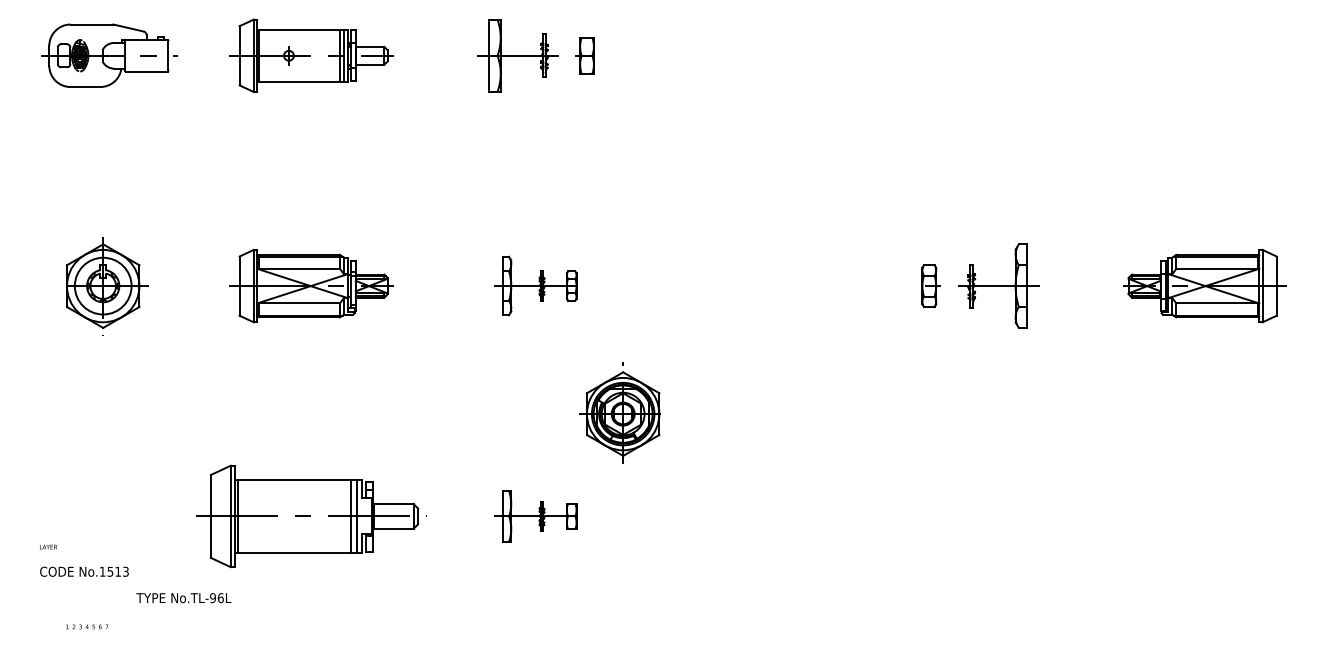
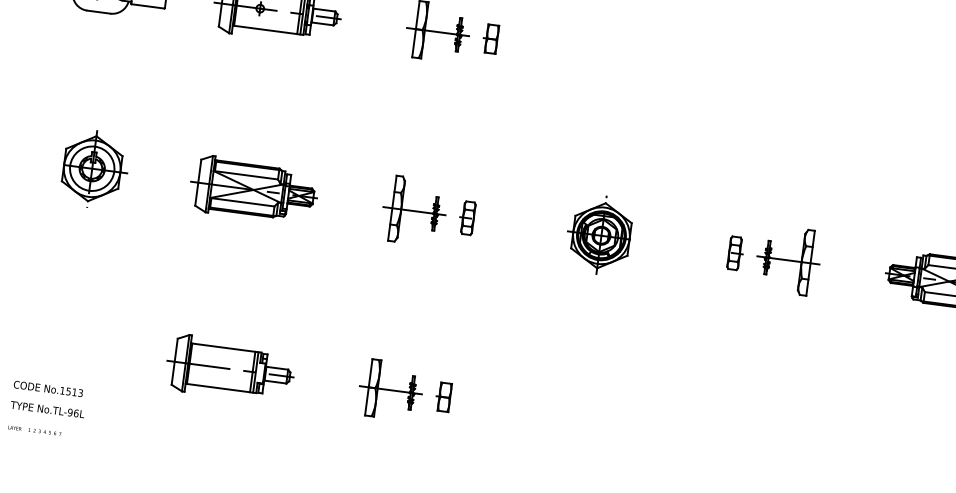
part: (535, 285) -> (428, 212), size x1.43
part: (619, 412) -> (598, 234), moved
part: (311, 516) -> (230, 369), size x0.71
part: (535, 516) -> (404, 392), size x1.43
text: (48, 546) -> (14, 427), moved
text: (183, 598) -> (47, 409), moved

